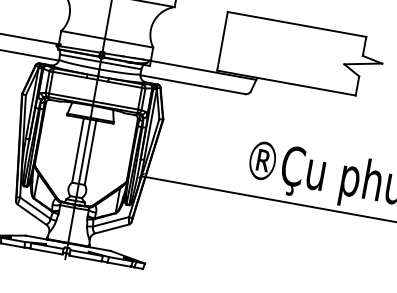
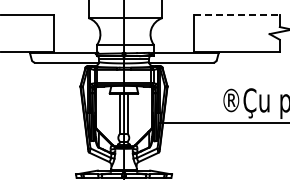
line: (297, 24) -> (237, 15), solid -> dashed

